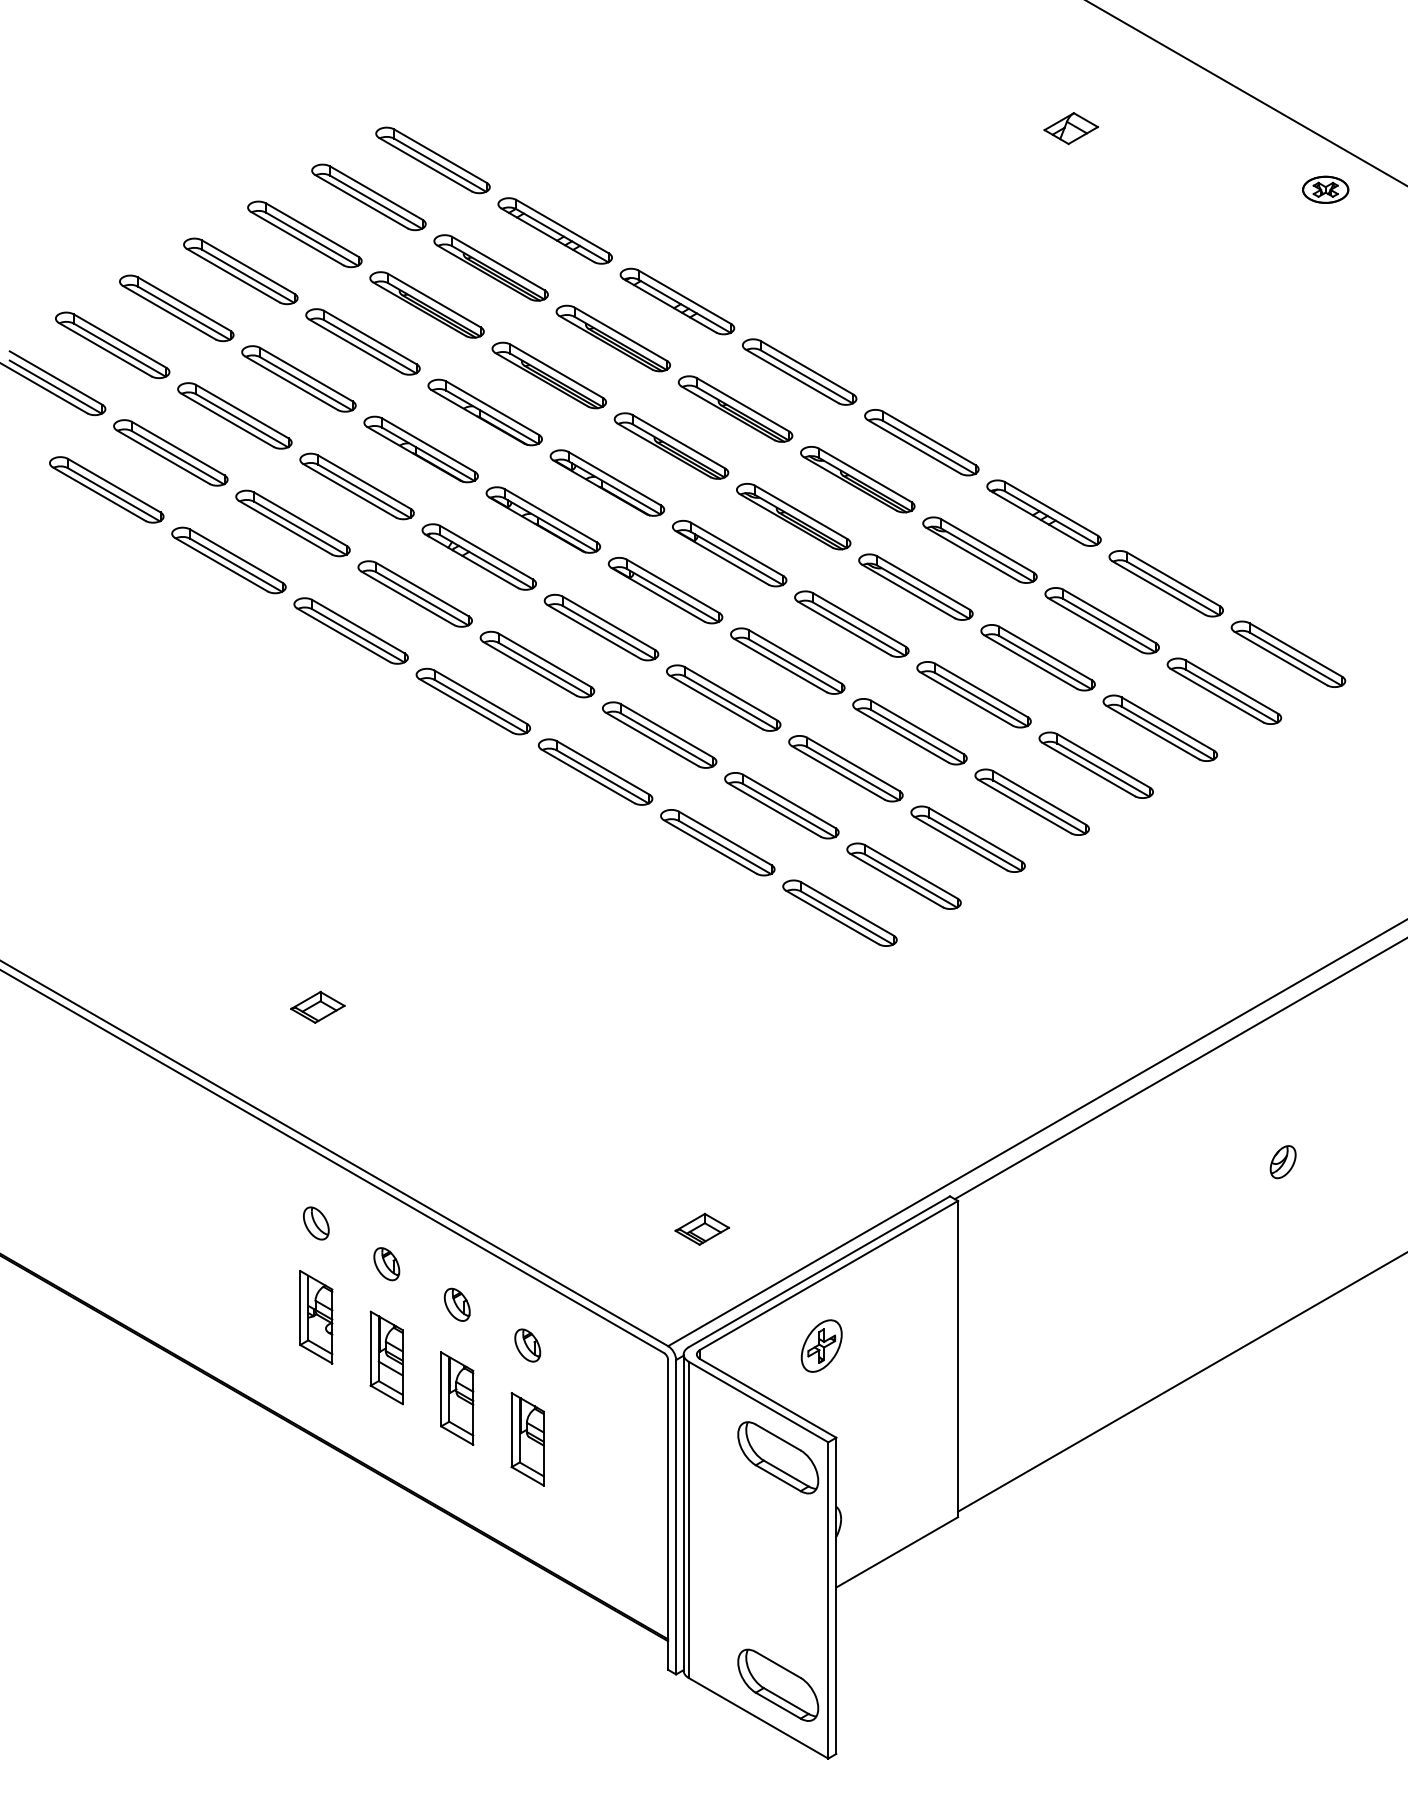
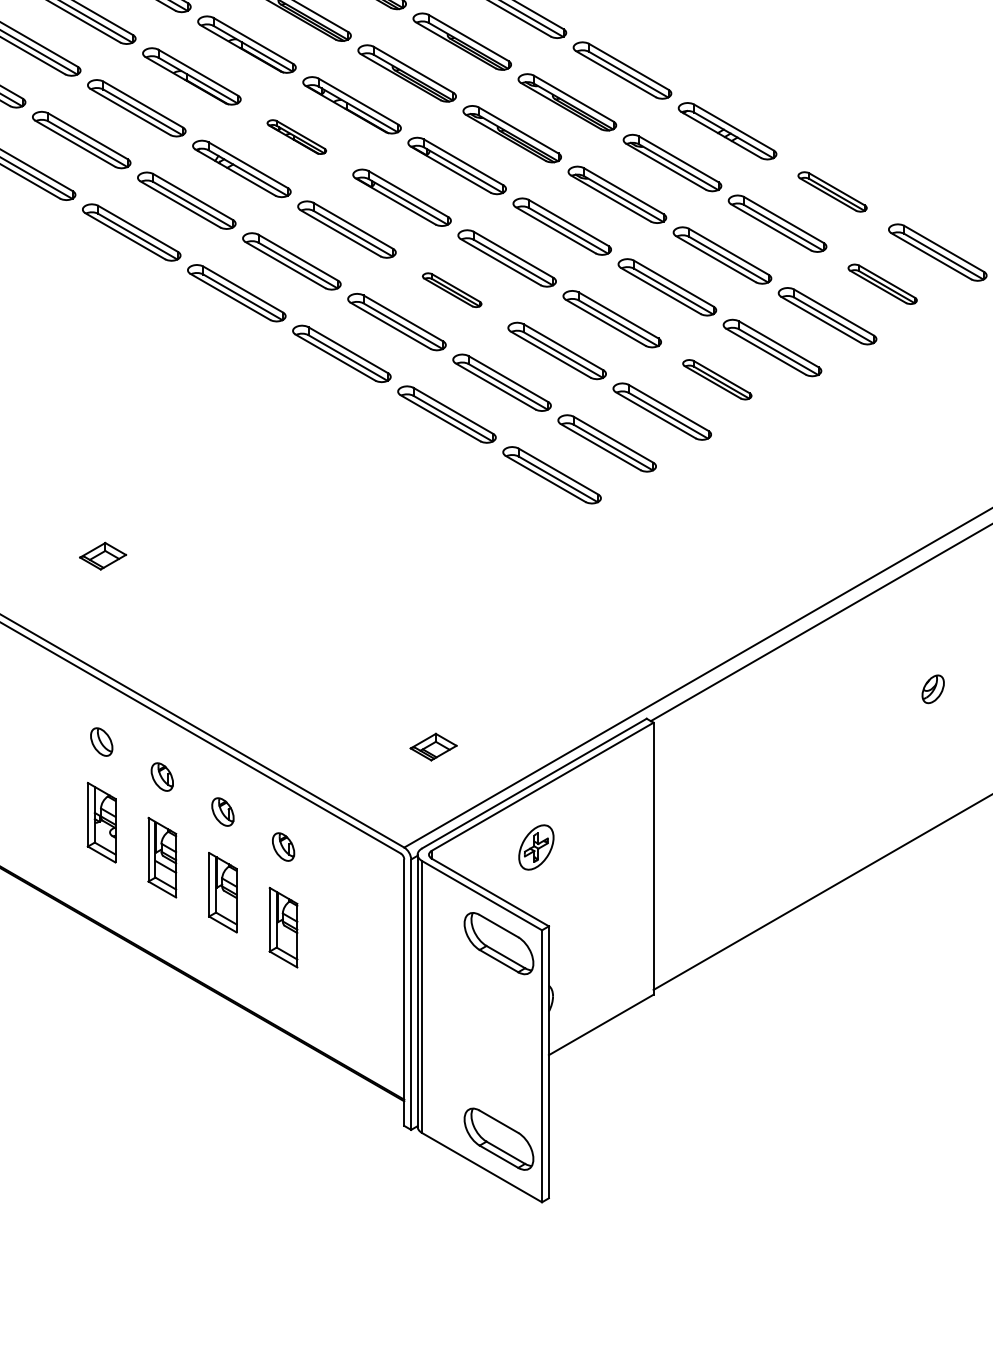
part: (542, 519) -> (296, 136), size x0.6
part: (1165, 583) -> (832, 191), size x0.7
part: (1224, 690) -> (882, 283), size x0.7
part: (723, 697) -> (451, 289), size x0.6
part: (1031, 801) -> (716, 379), size x0.7

